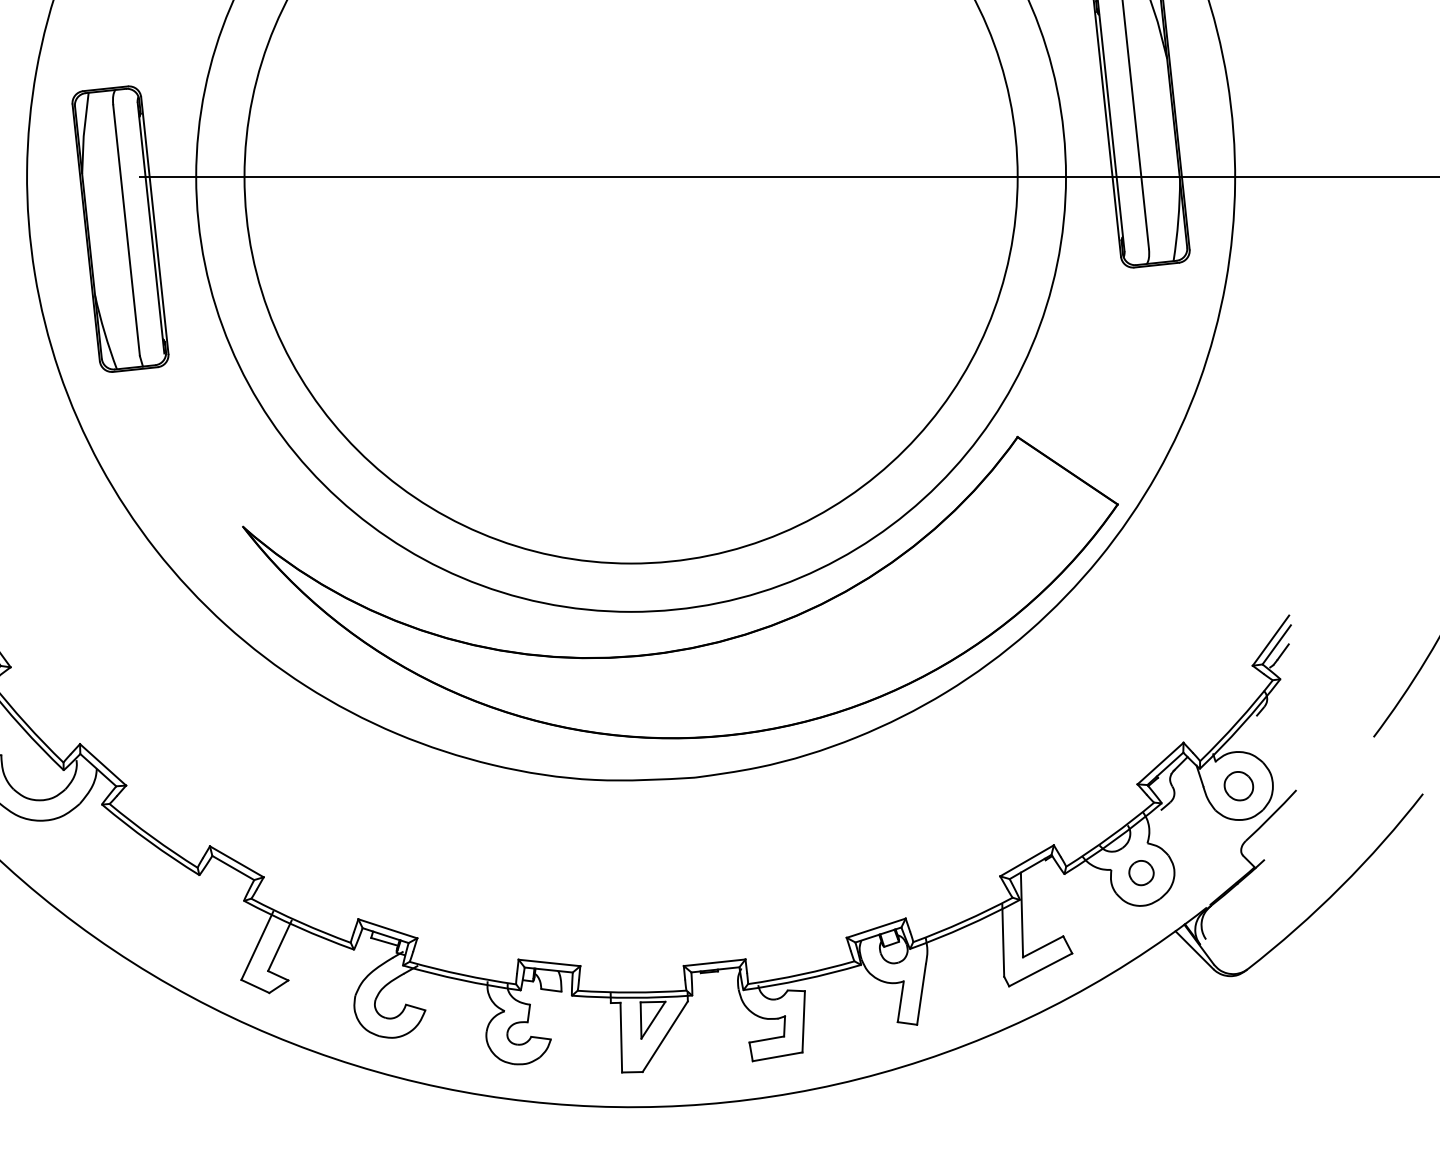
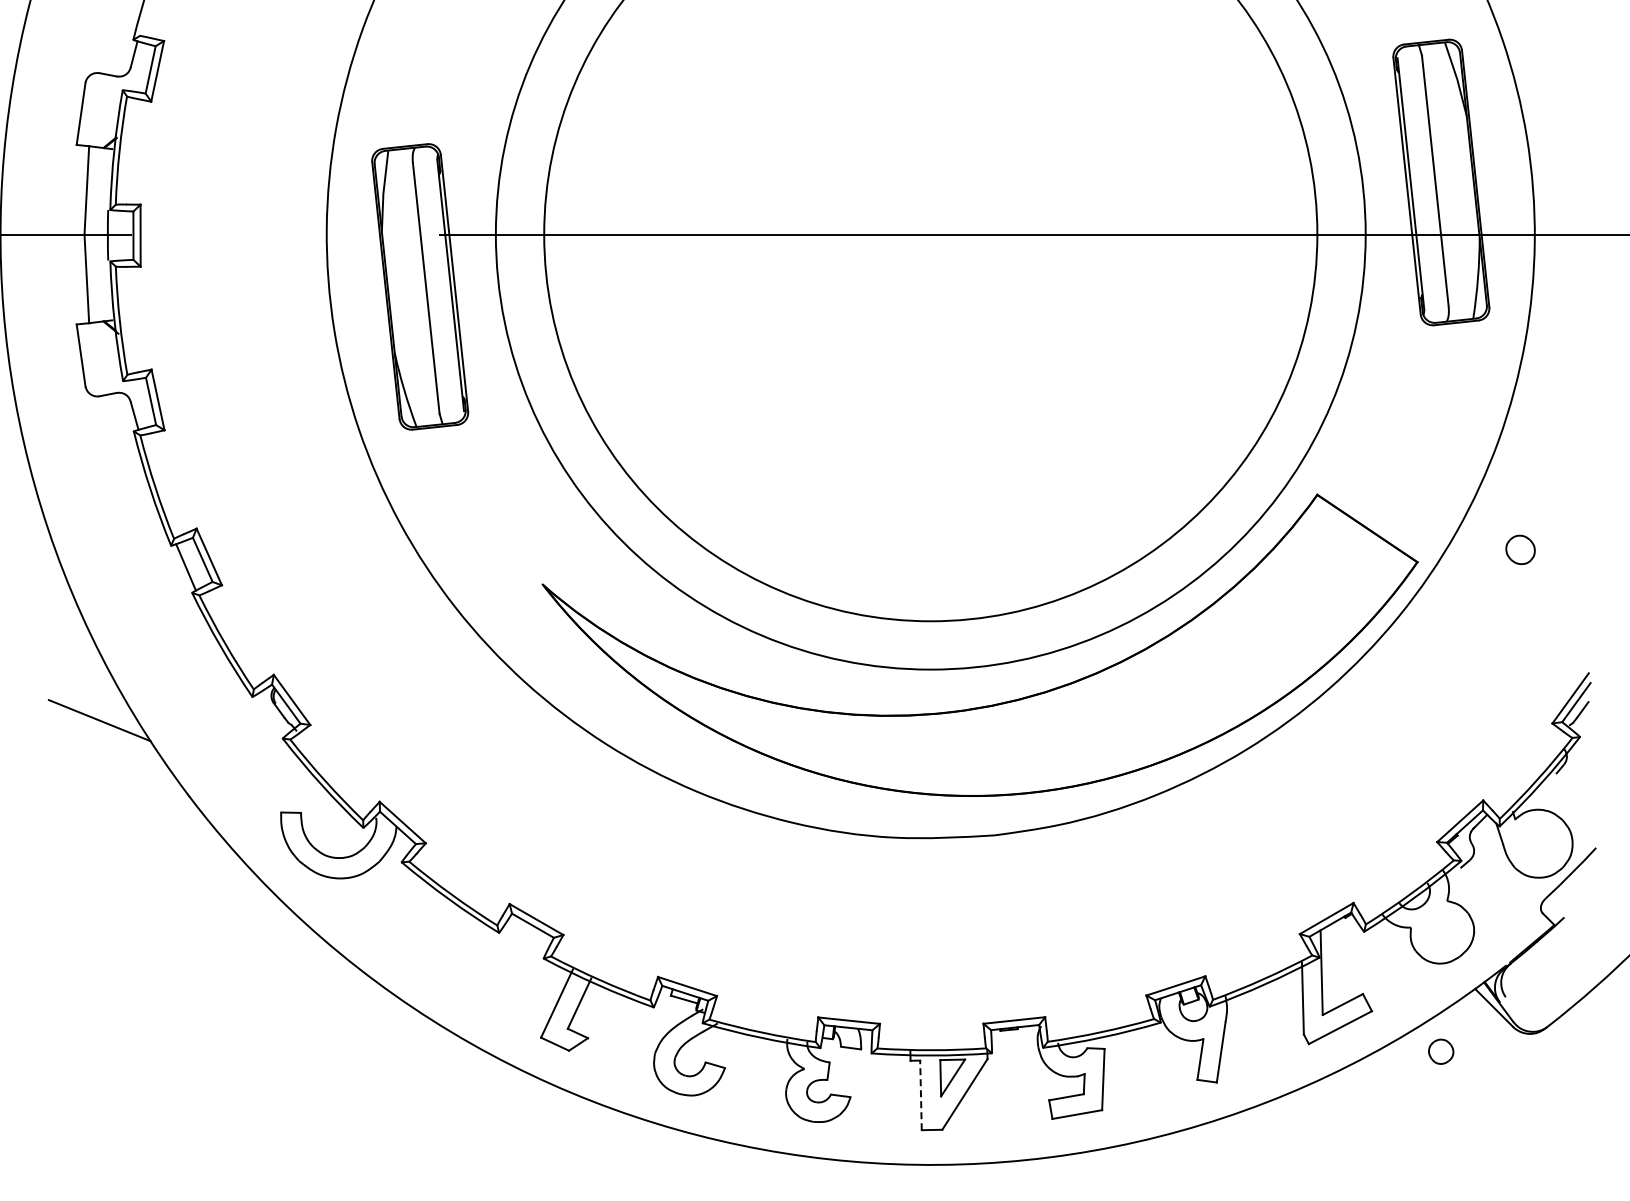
part: (1238, 785) -> (1520, 549), moved
part: (1141, 872) -> (1441, 1051), moved
line: (620, 1037) -> (920, 1095), solid -> dashed

